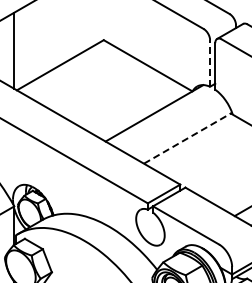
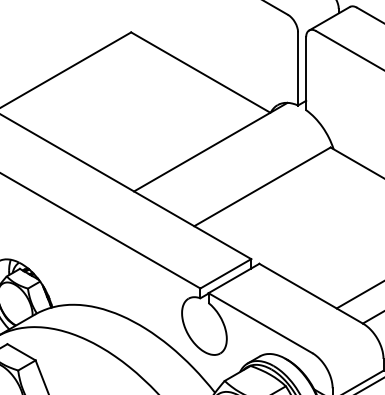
line: (210, 62) -> (298, 67), dashed -> solid
line: (187, 138) -> (262, 186), dashed -> solid

